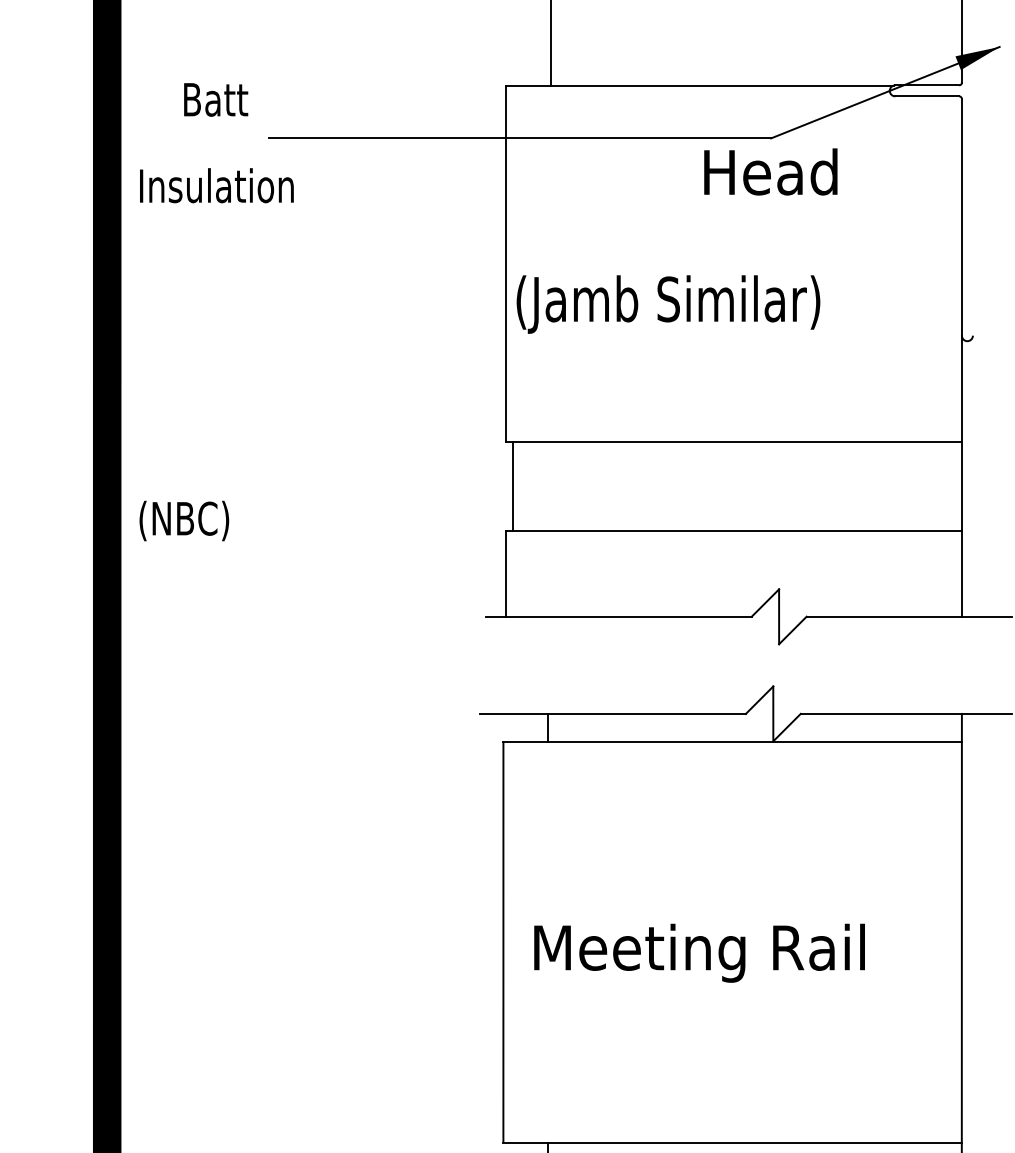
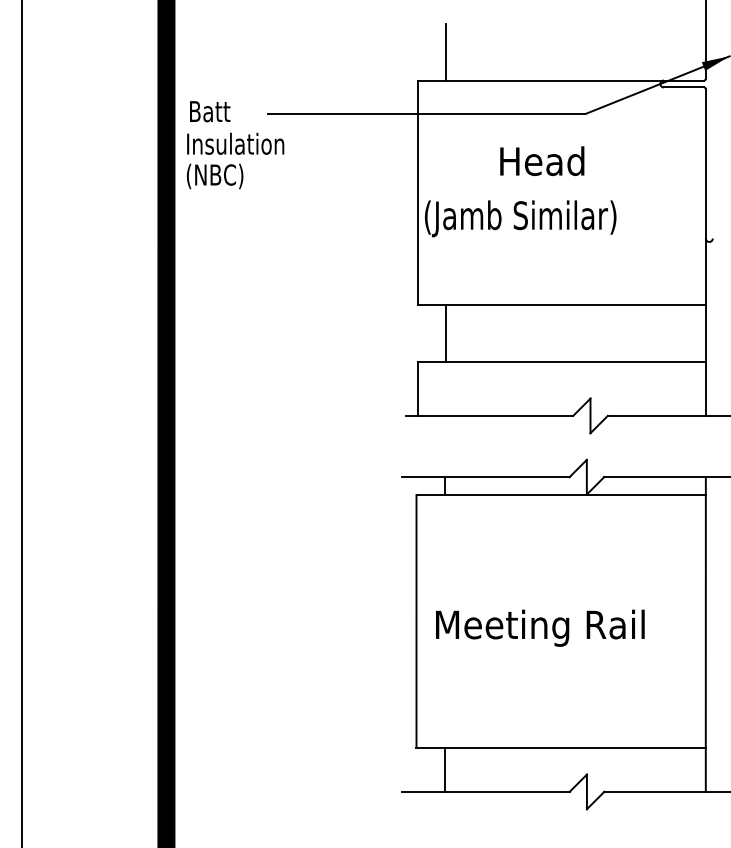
text: (216, 99) -> (210, 111), moved
text: (771, 170) -> (542, 160), moved
line: (512, 486) -> (446, 333), moved
text: (184, 521) -> (215, 176), moved

